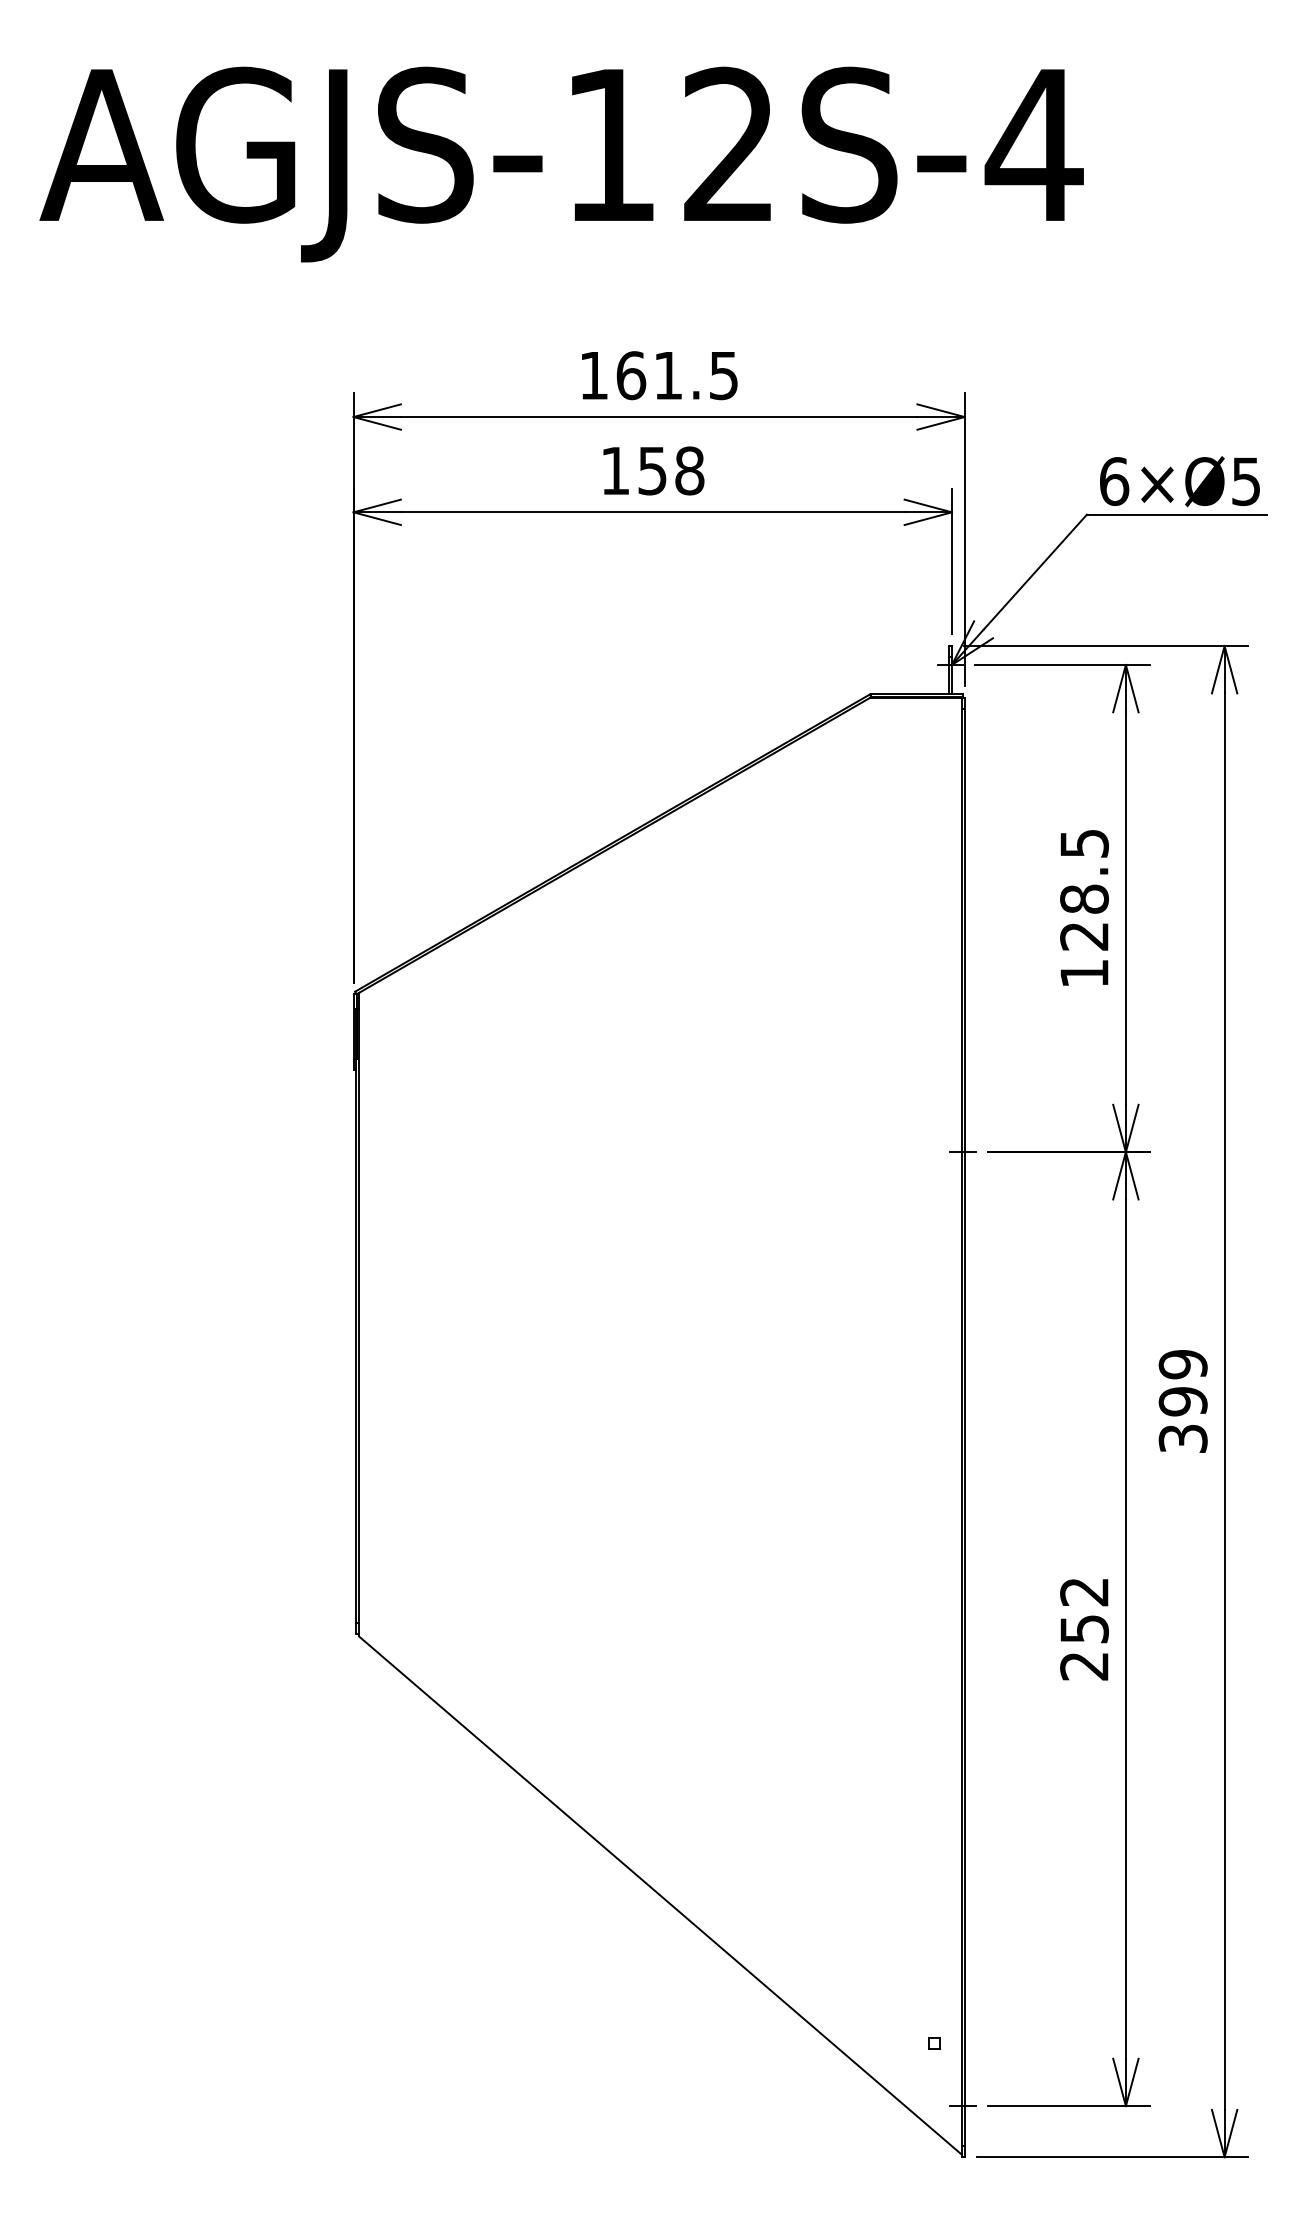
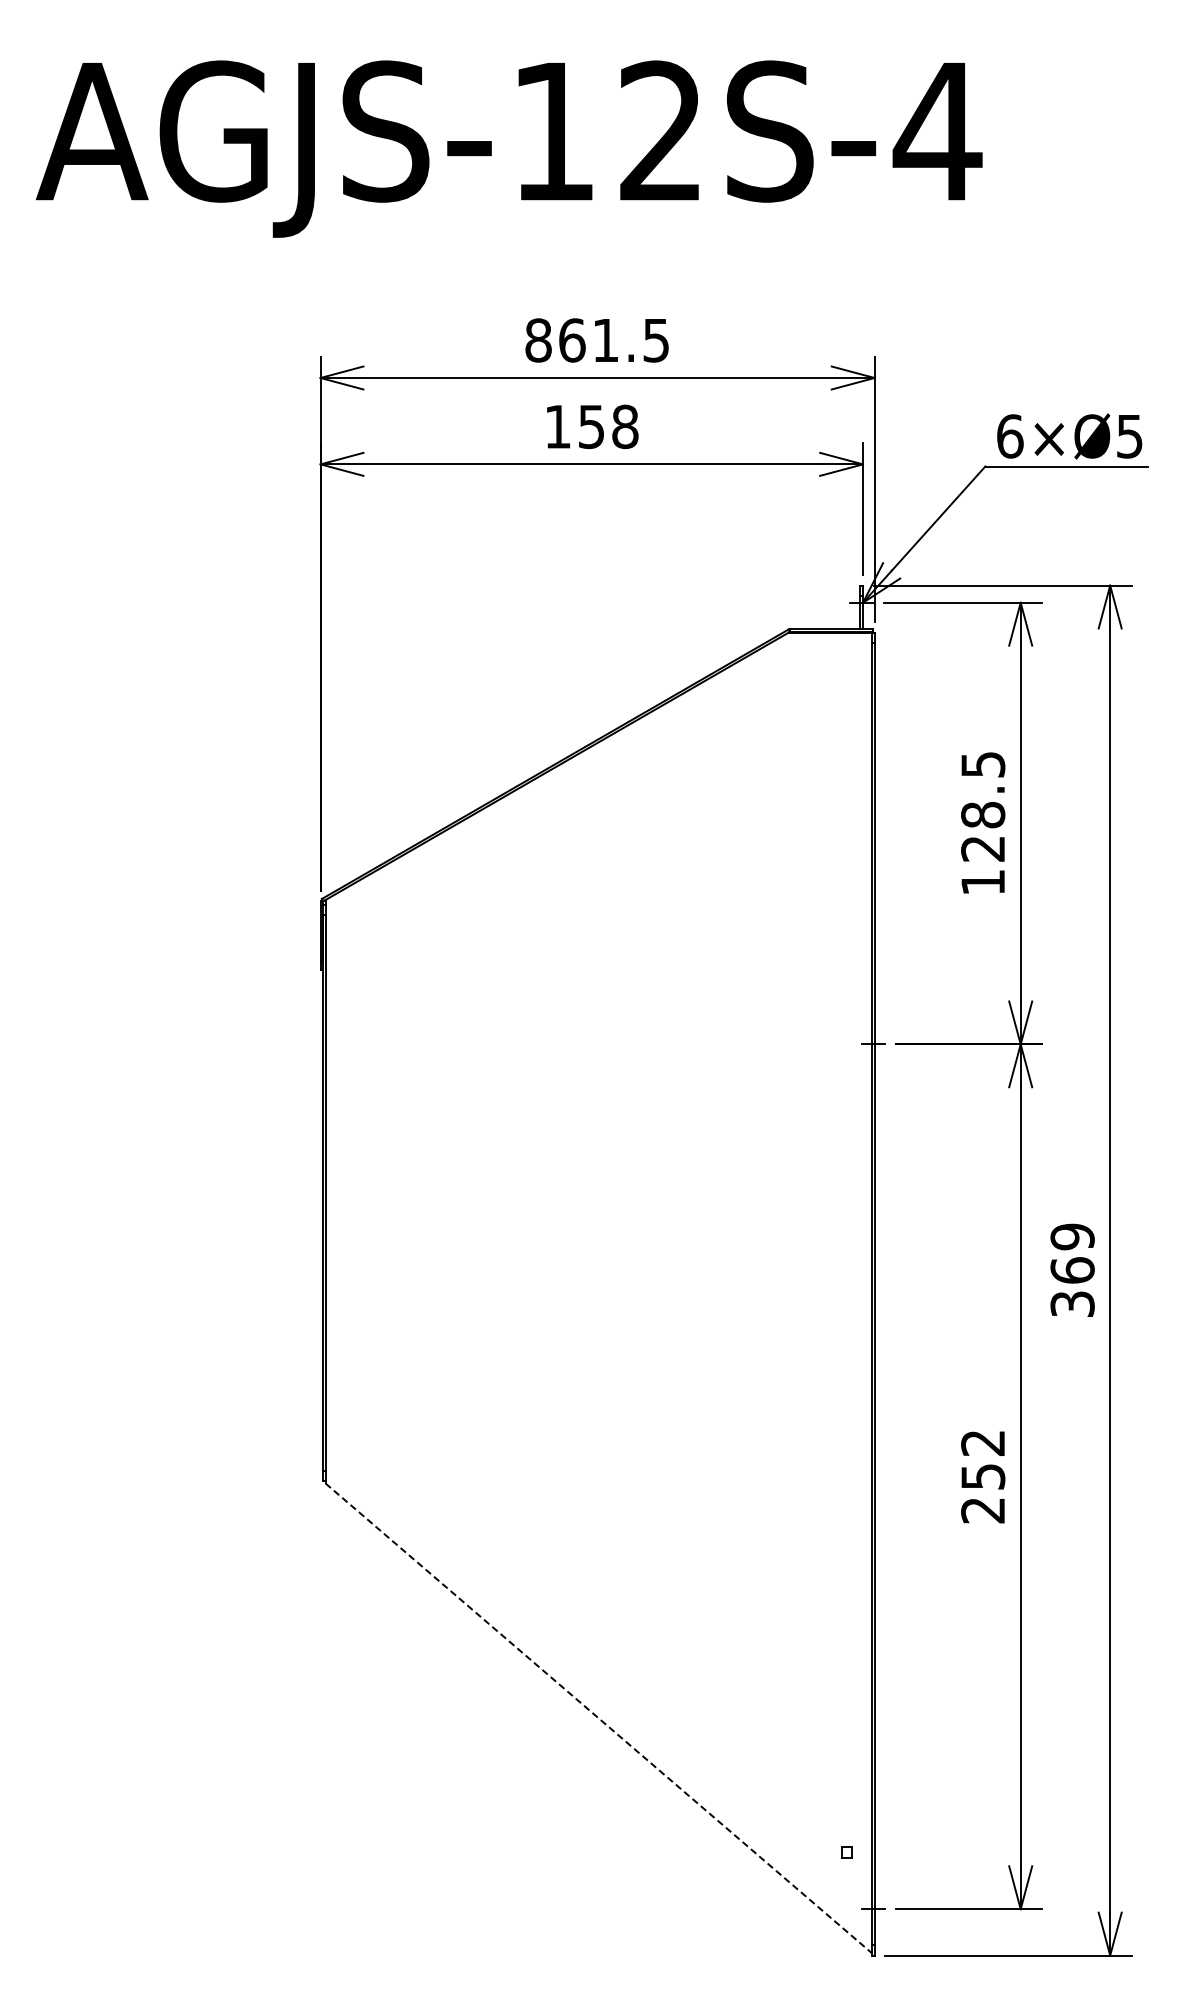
text: (593, 375) -> (538, 340), 161.5 -> 861.5
text: (1183, 1401) -> (1072, 1270), 399 -> 369
line: (661, 1895) -> (599, 1718), solid -> dashed

